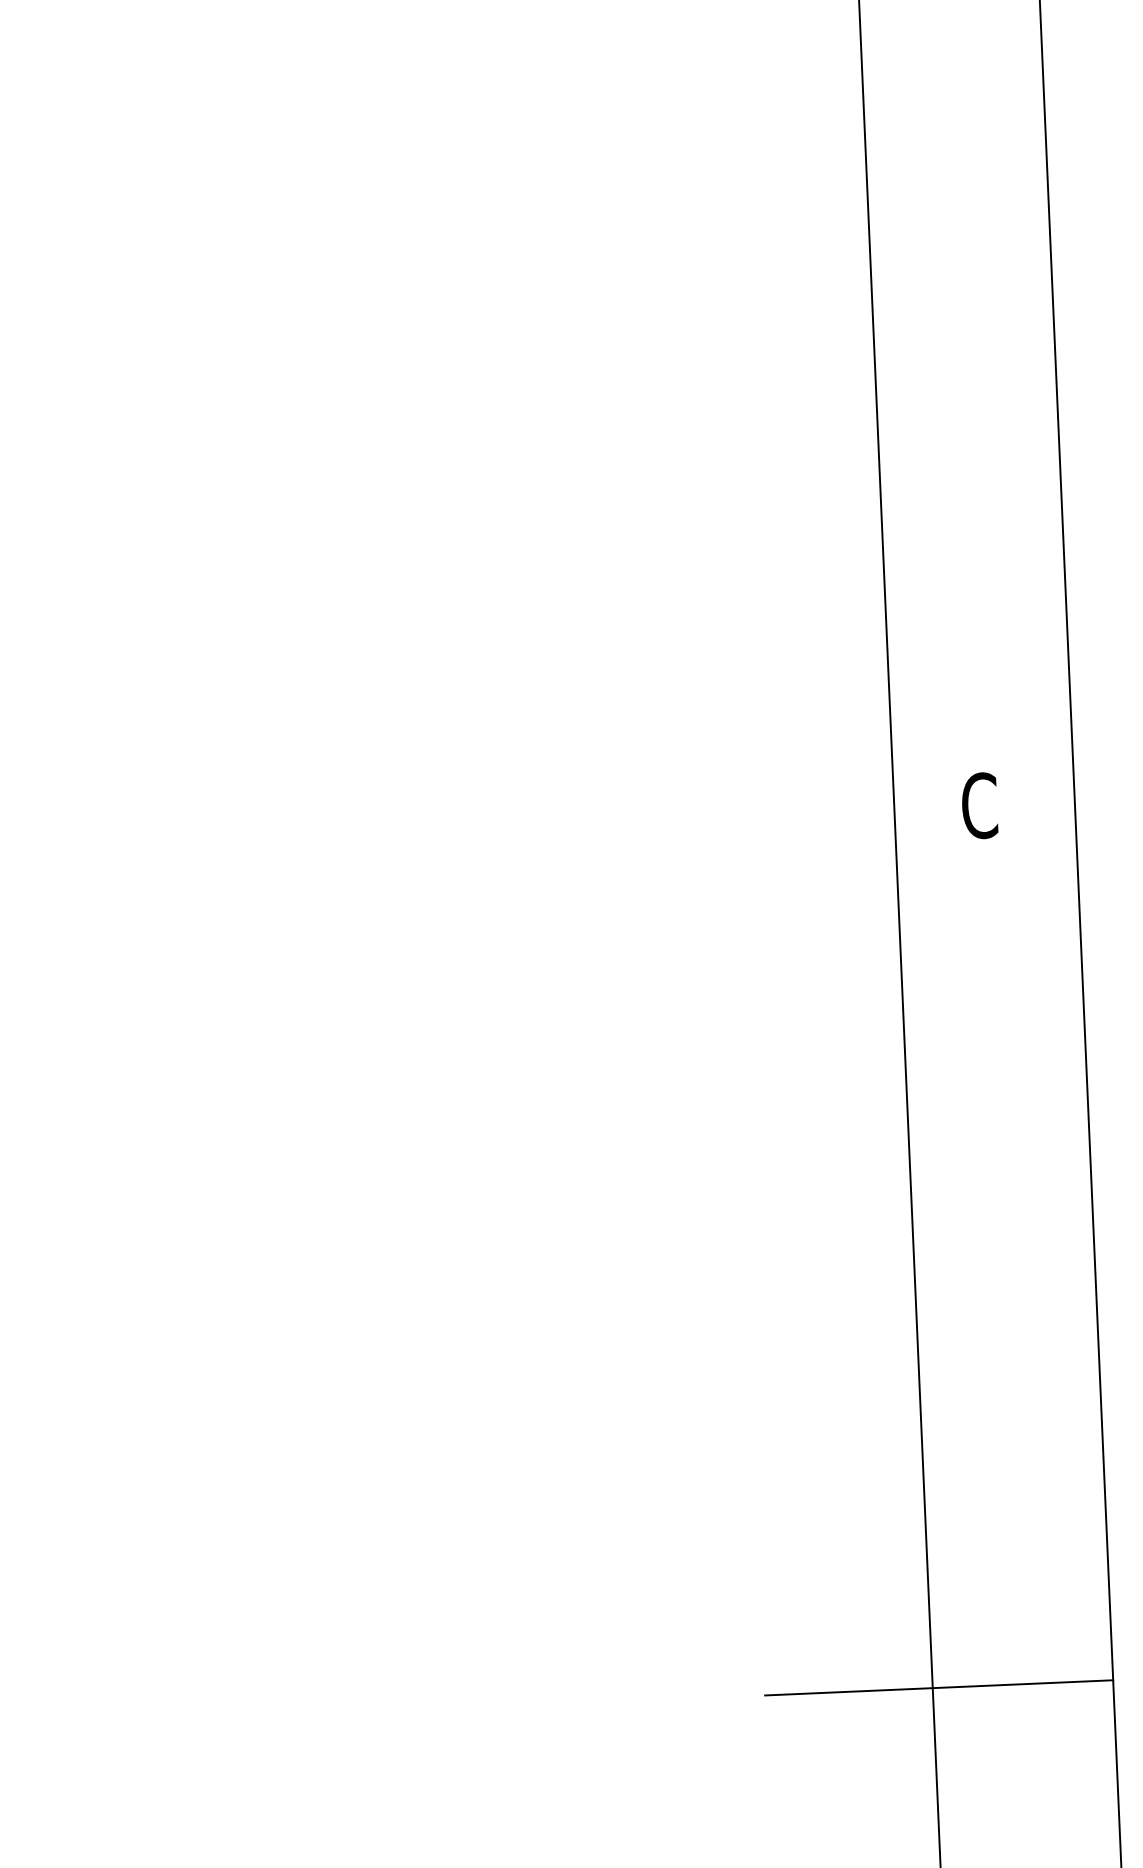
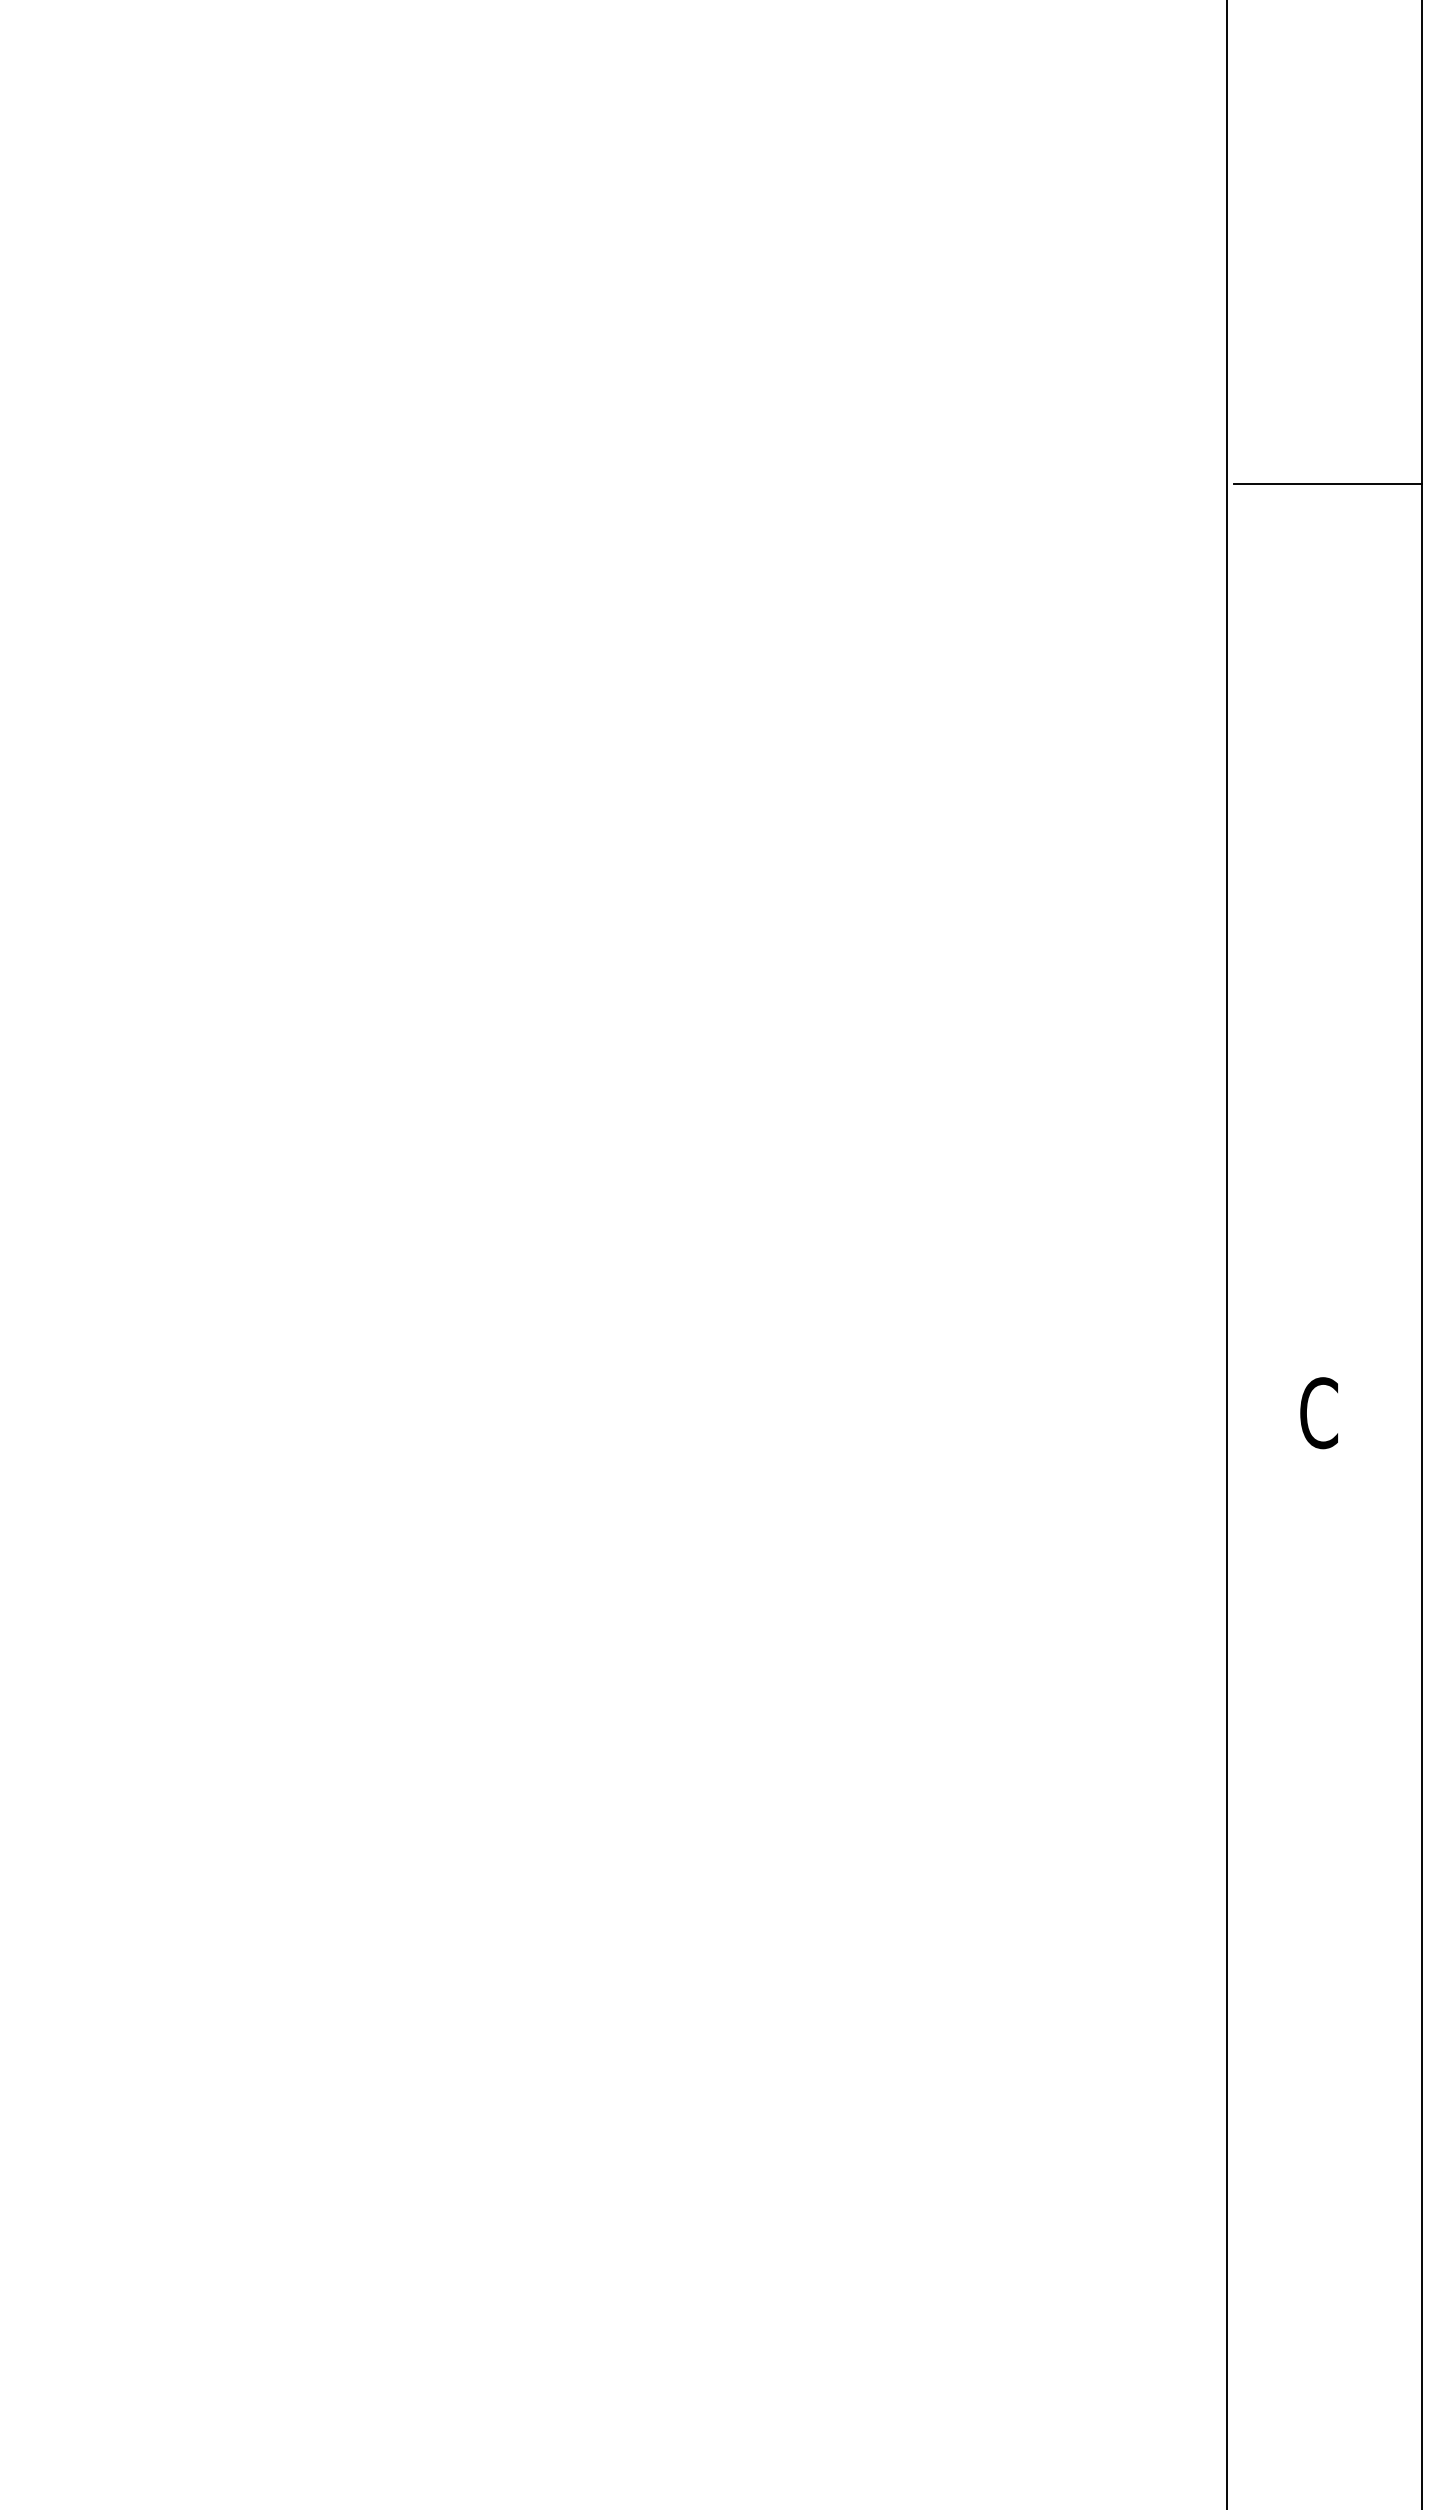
line: (938, 1687) -> (1233, 2360), removed

